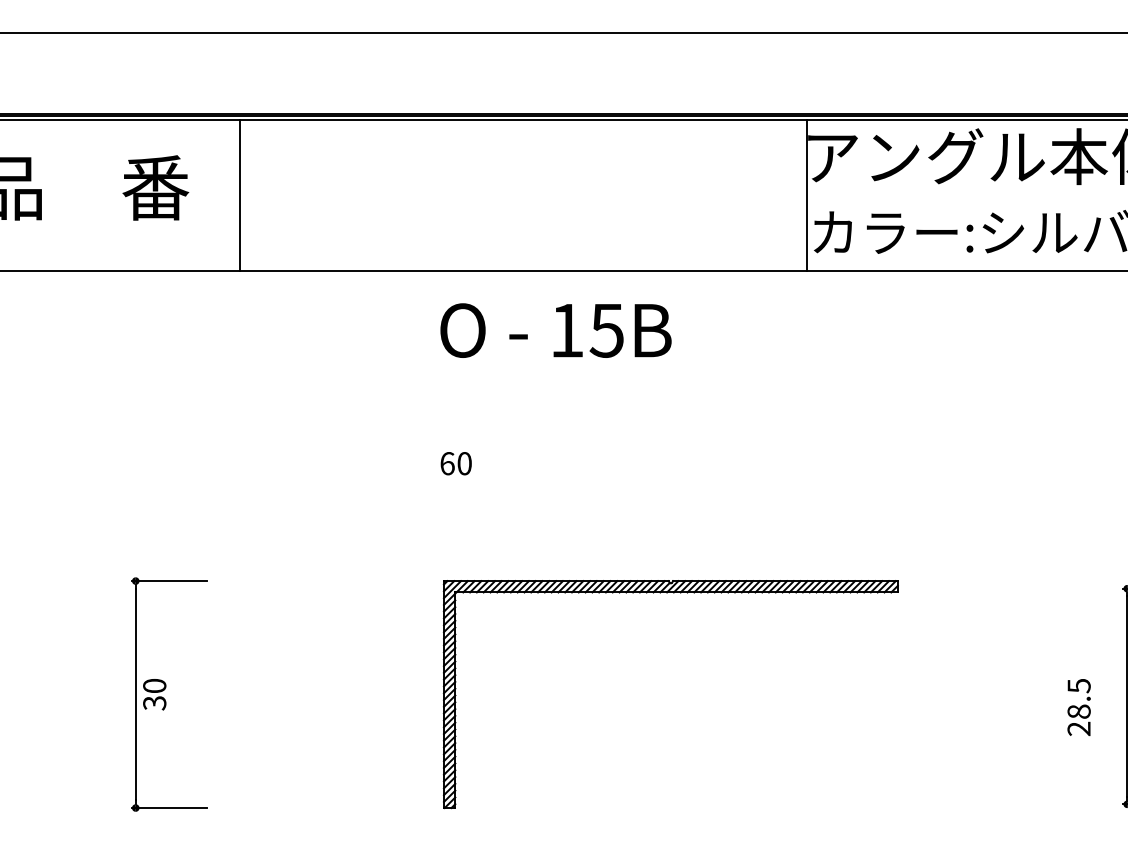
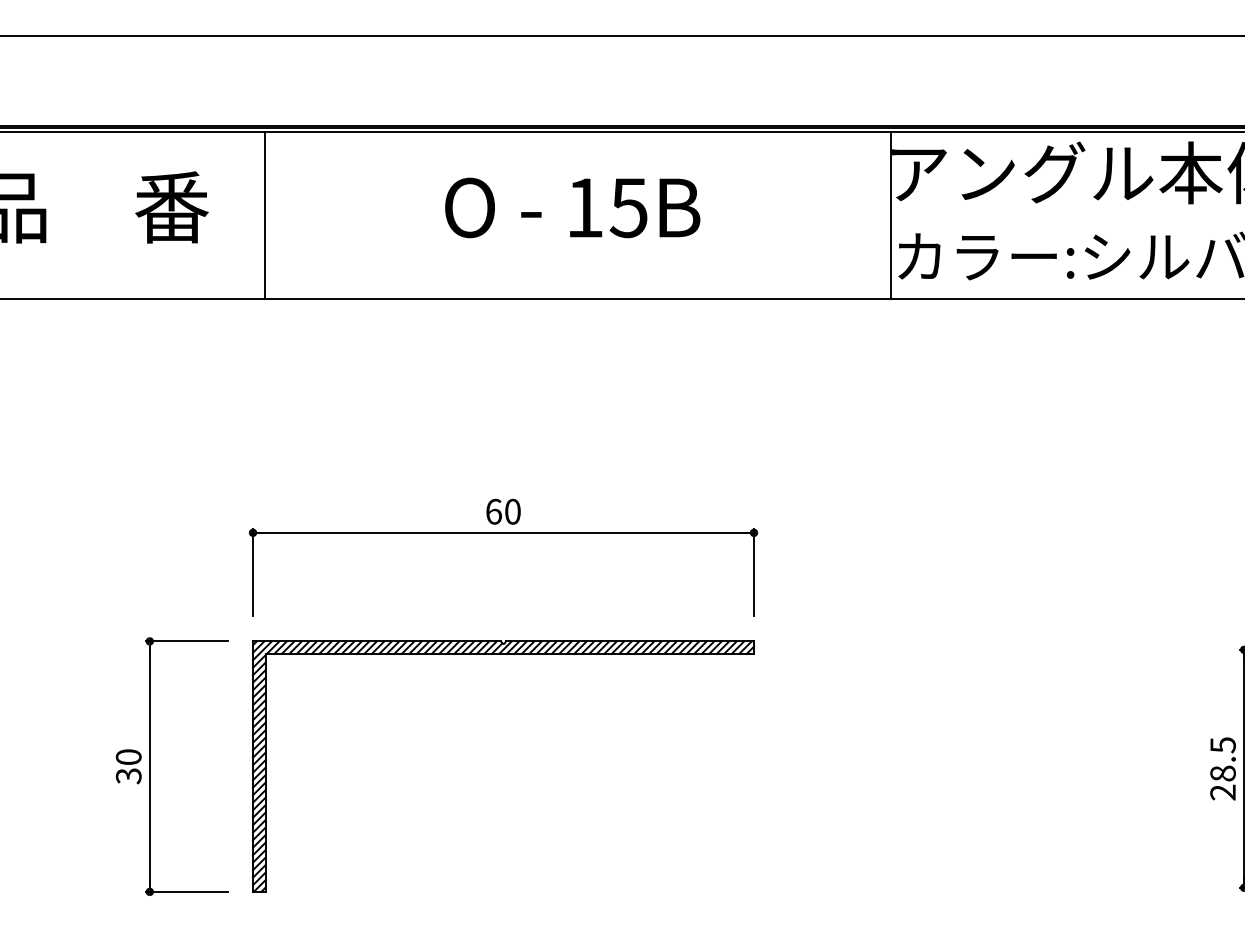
text: (555, 330) -> (572, 207), moved
part: (456, 483) -> (503, 533), added
part: (670, 592) -> (503, 654), moved
text: (154, 694) -> (128, 766), moved
text: (1078, 707) -> (1222, 768), moved

